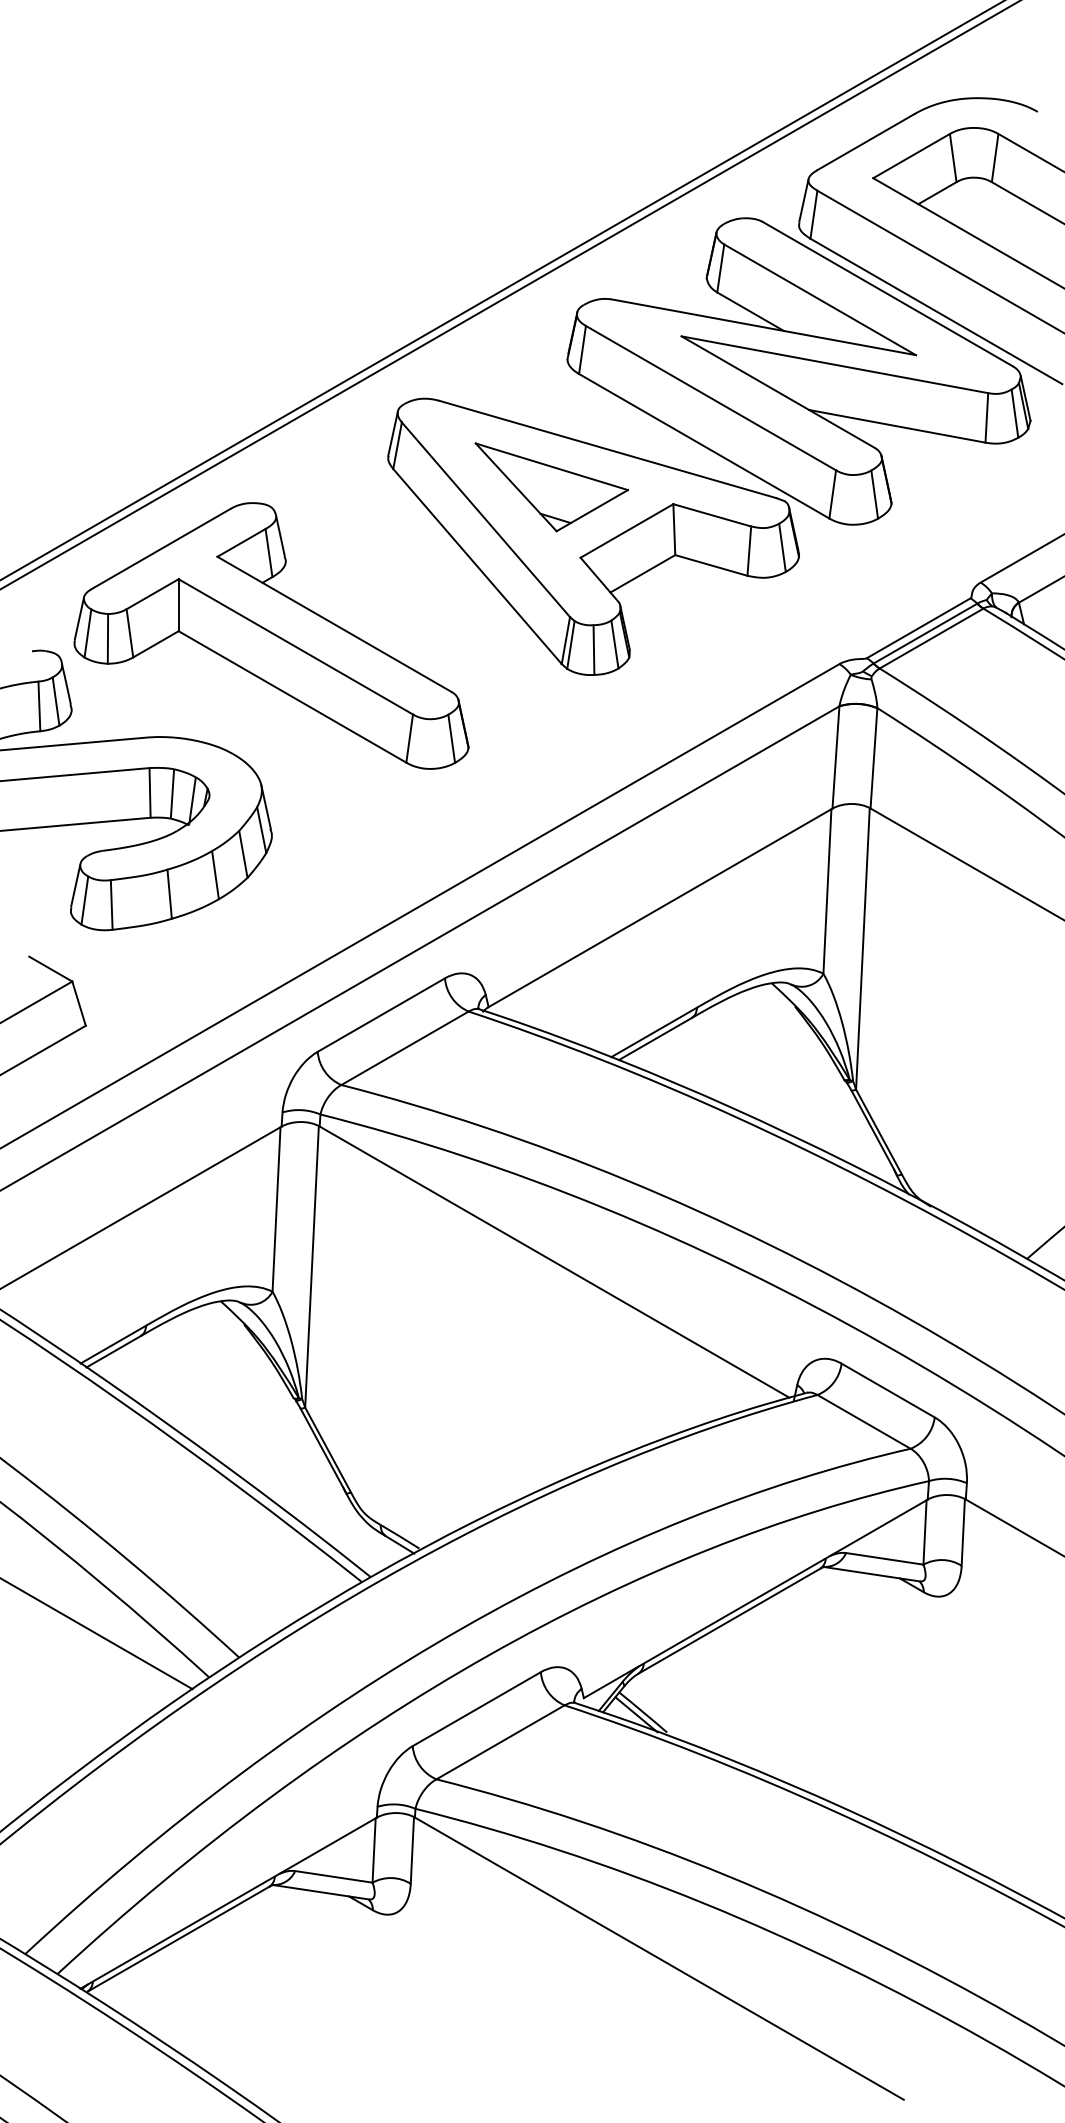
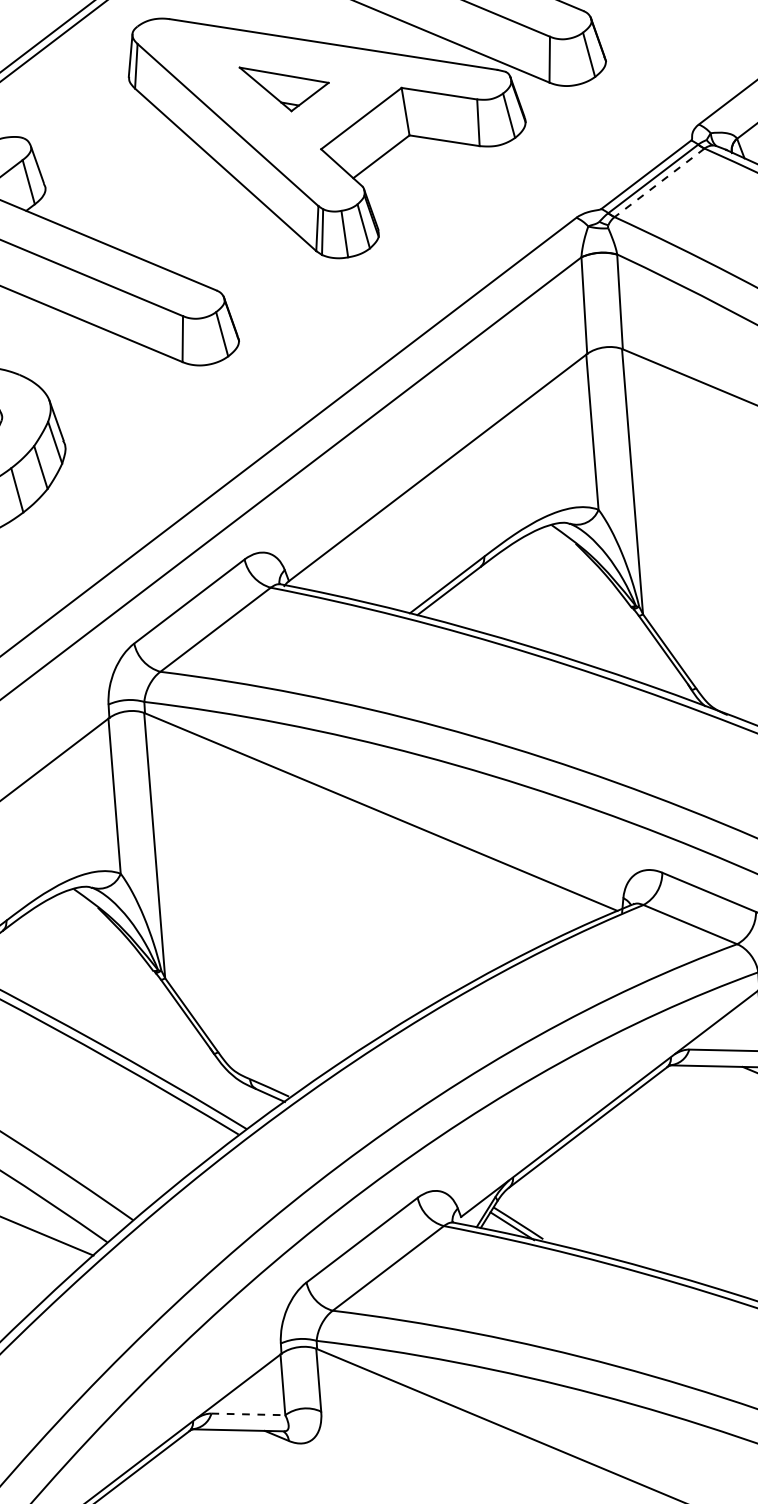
part: (551, 487) -> (285, 86), size x0.6
line: (931, 638) -> (659, 182), solid -> dashed
line: (334, 1876) -> (248, 1413), solid -> dashed

